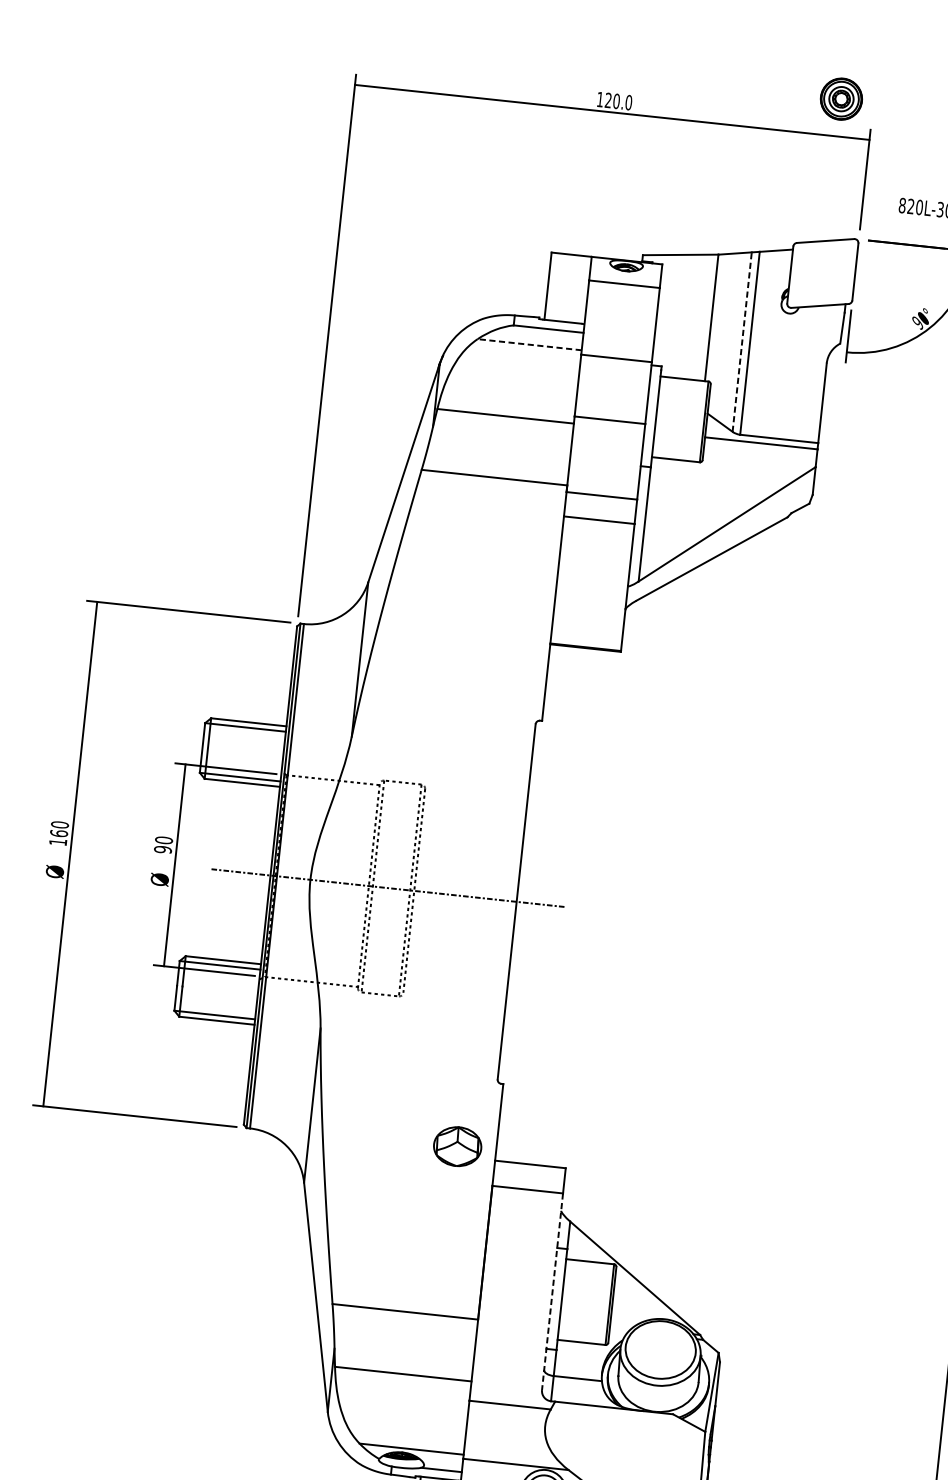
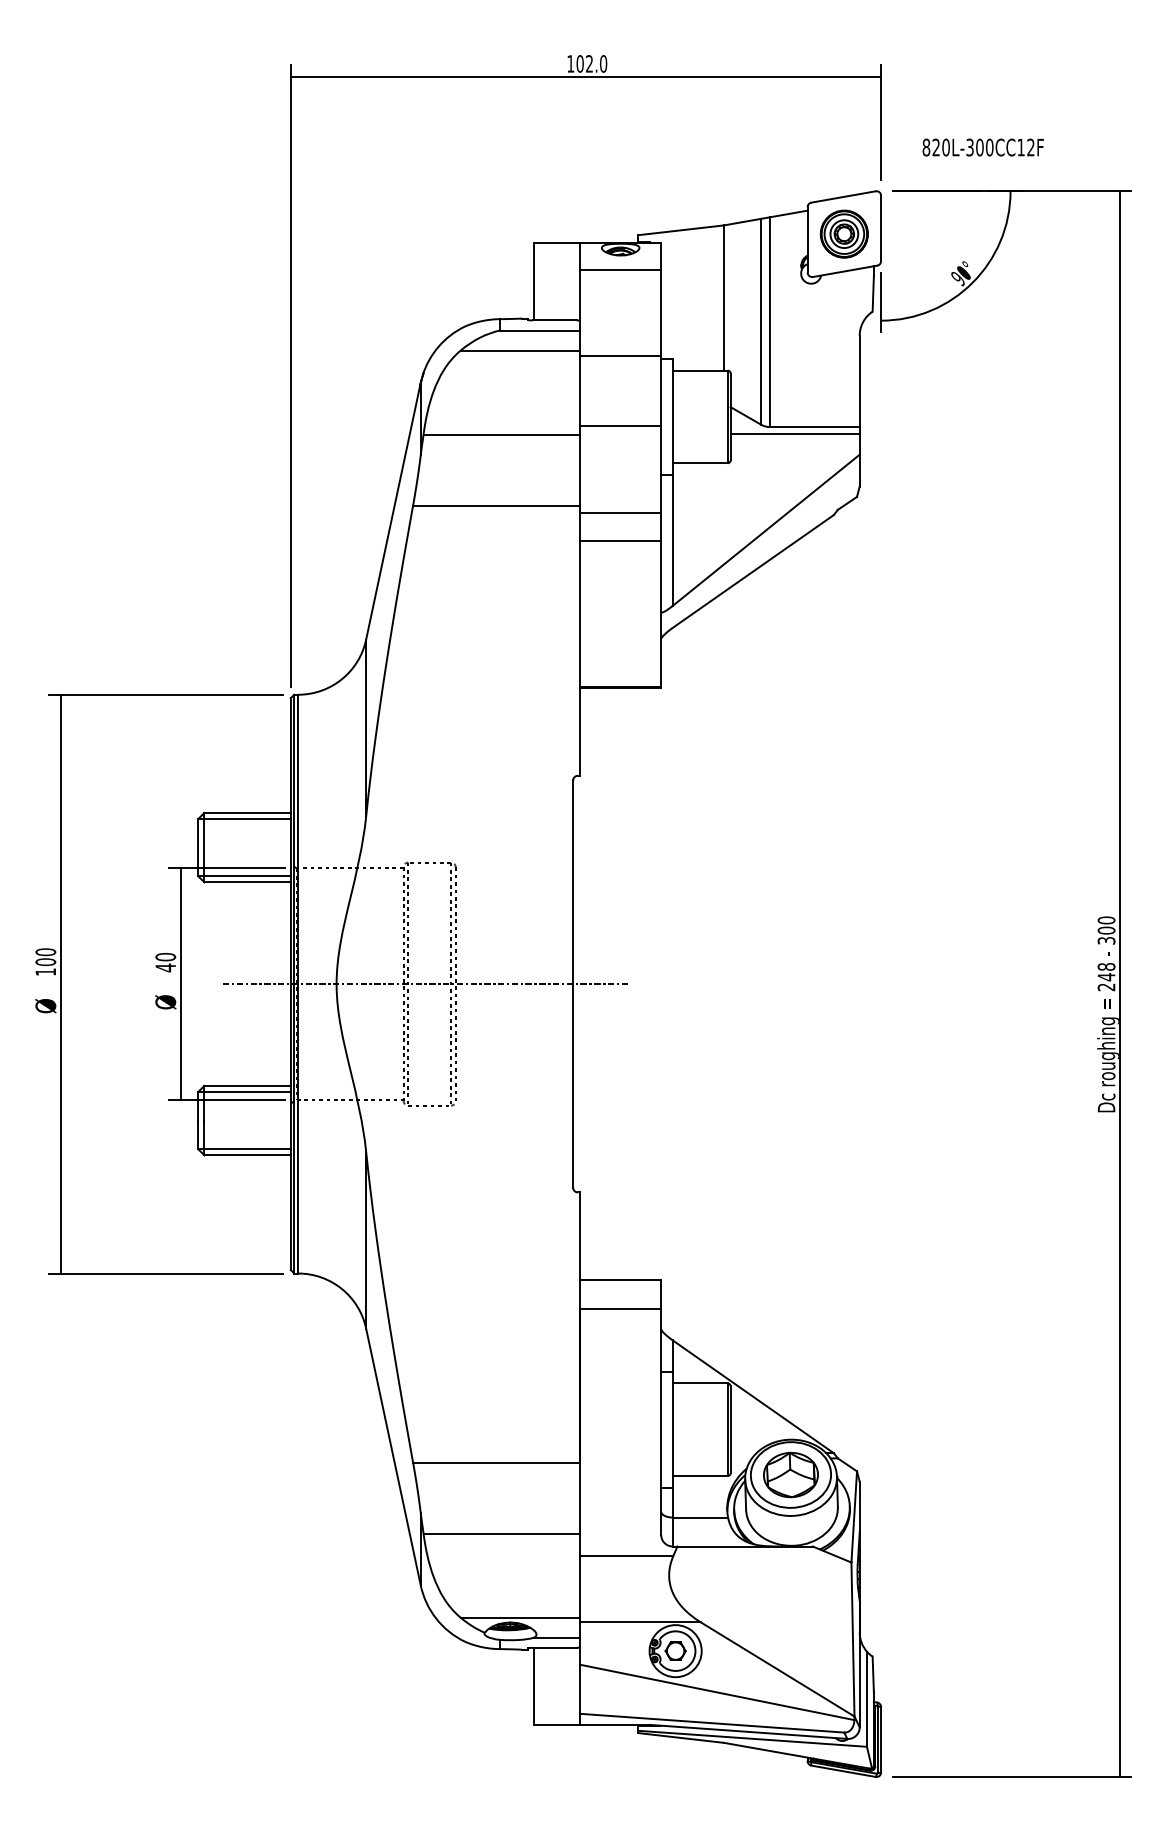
part: (841, 98) -> (844, 233), moved
text: (612, 100) -> (584, 63), 120.0 -> 102.0
line: (742, 341) -> (761, 321), dashed -> solid
line: (529, 344) -> (520, 350), dashed -> solid
text: (58, 832) -> (45, 961), 160 -> 100
text: (162, 849) -> (165, 967), 90 -> 40
part: (457, 1146) -> (790, 1474), moved
line: (552, 1292) -> (661, 1422), dashed -> solid

